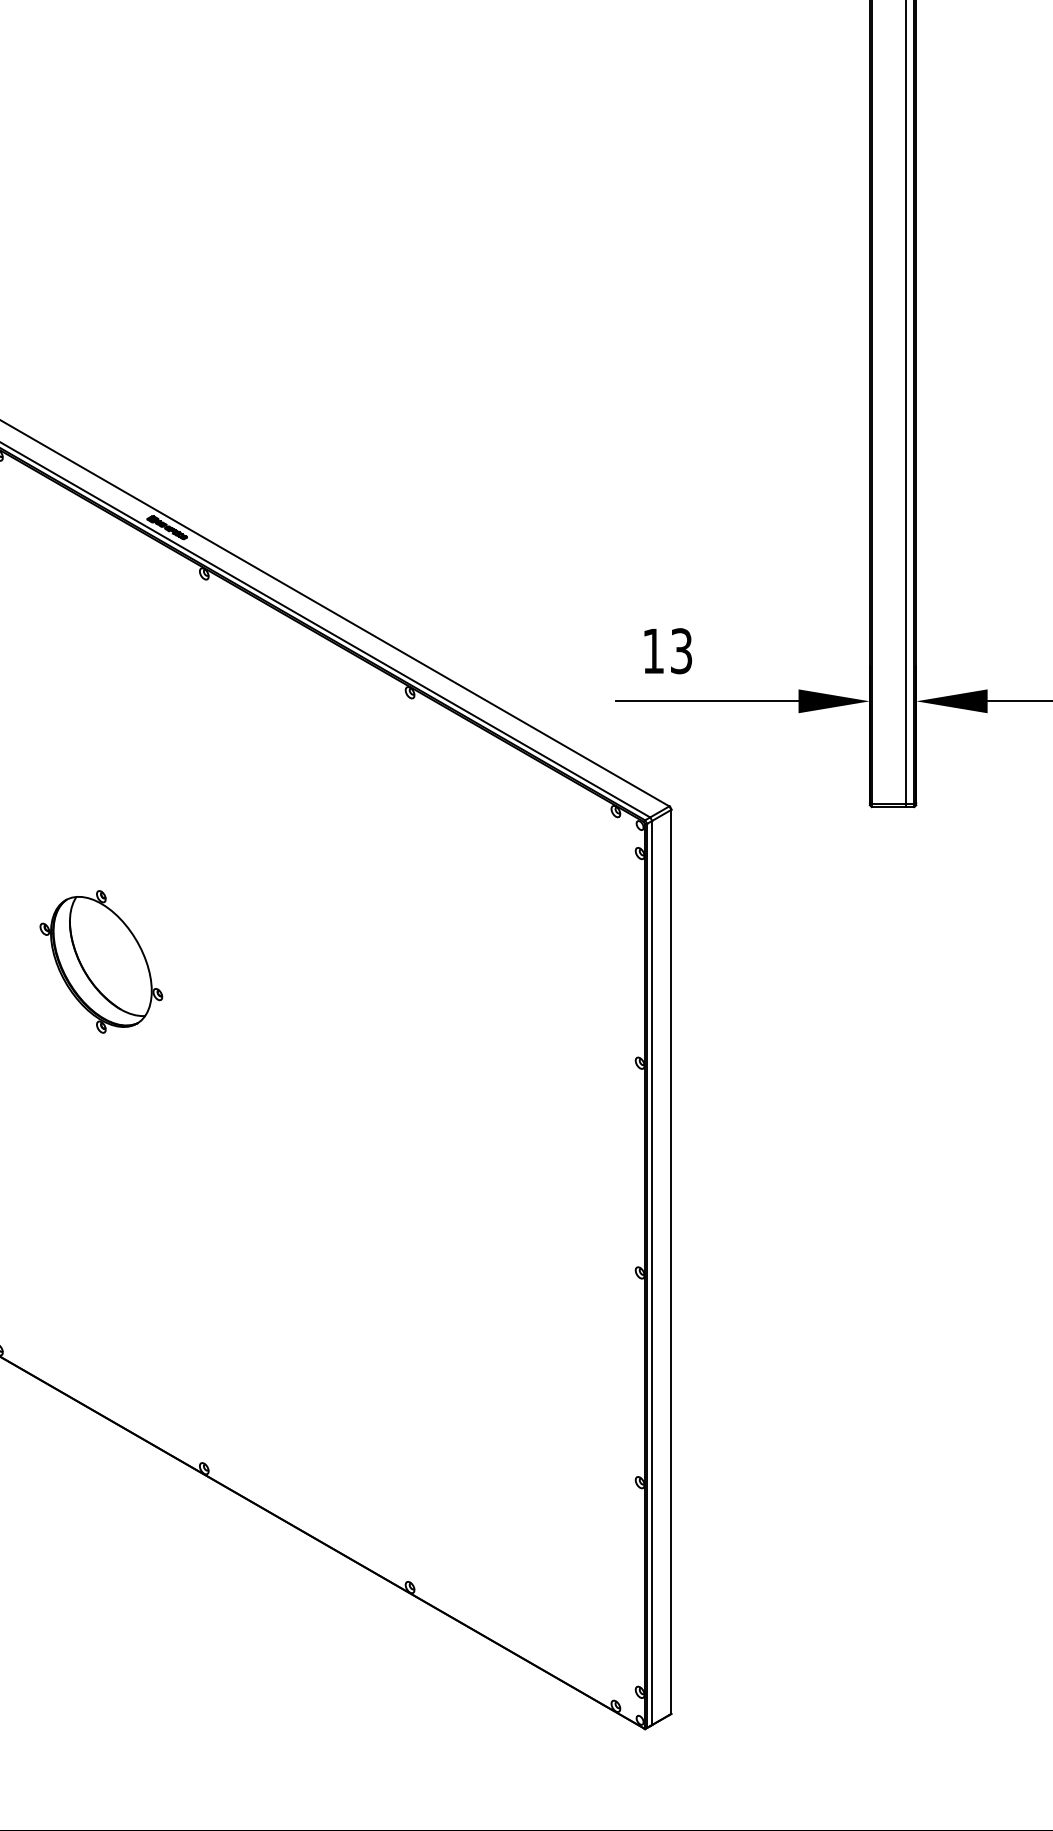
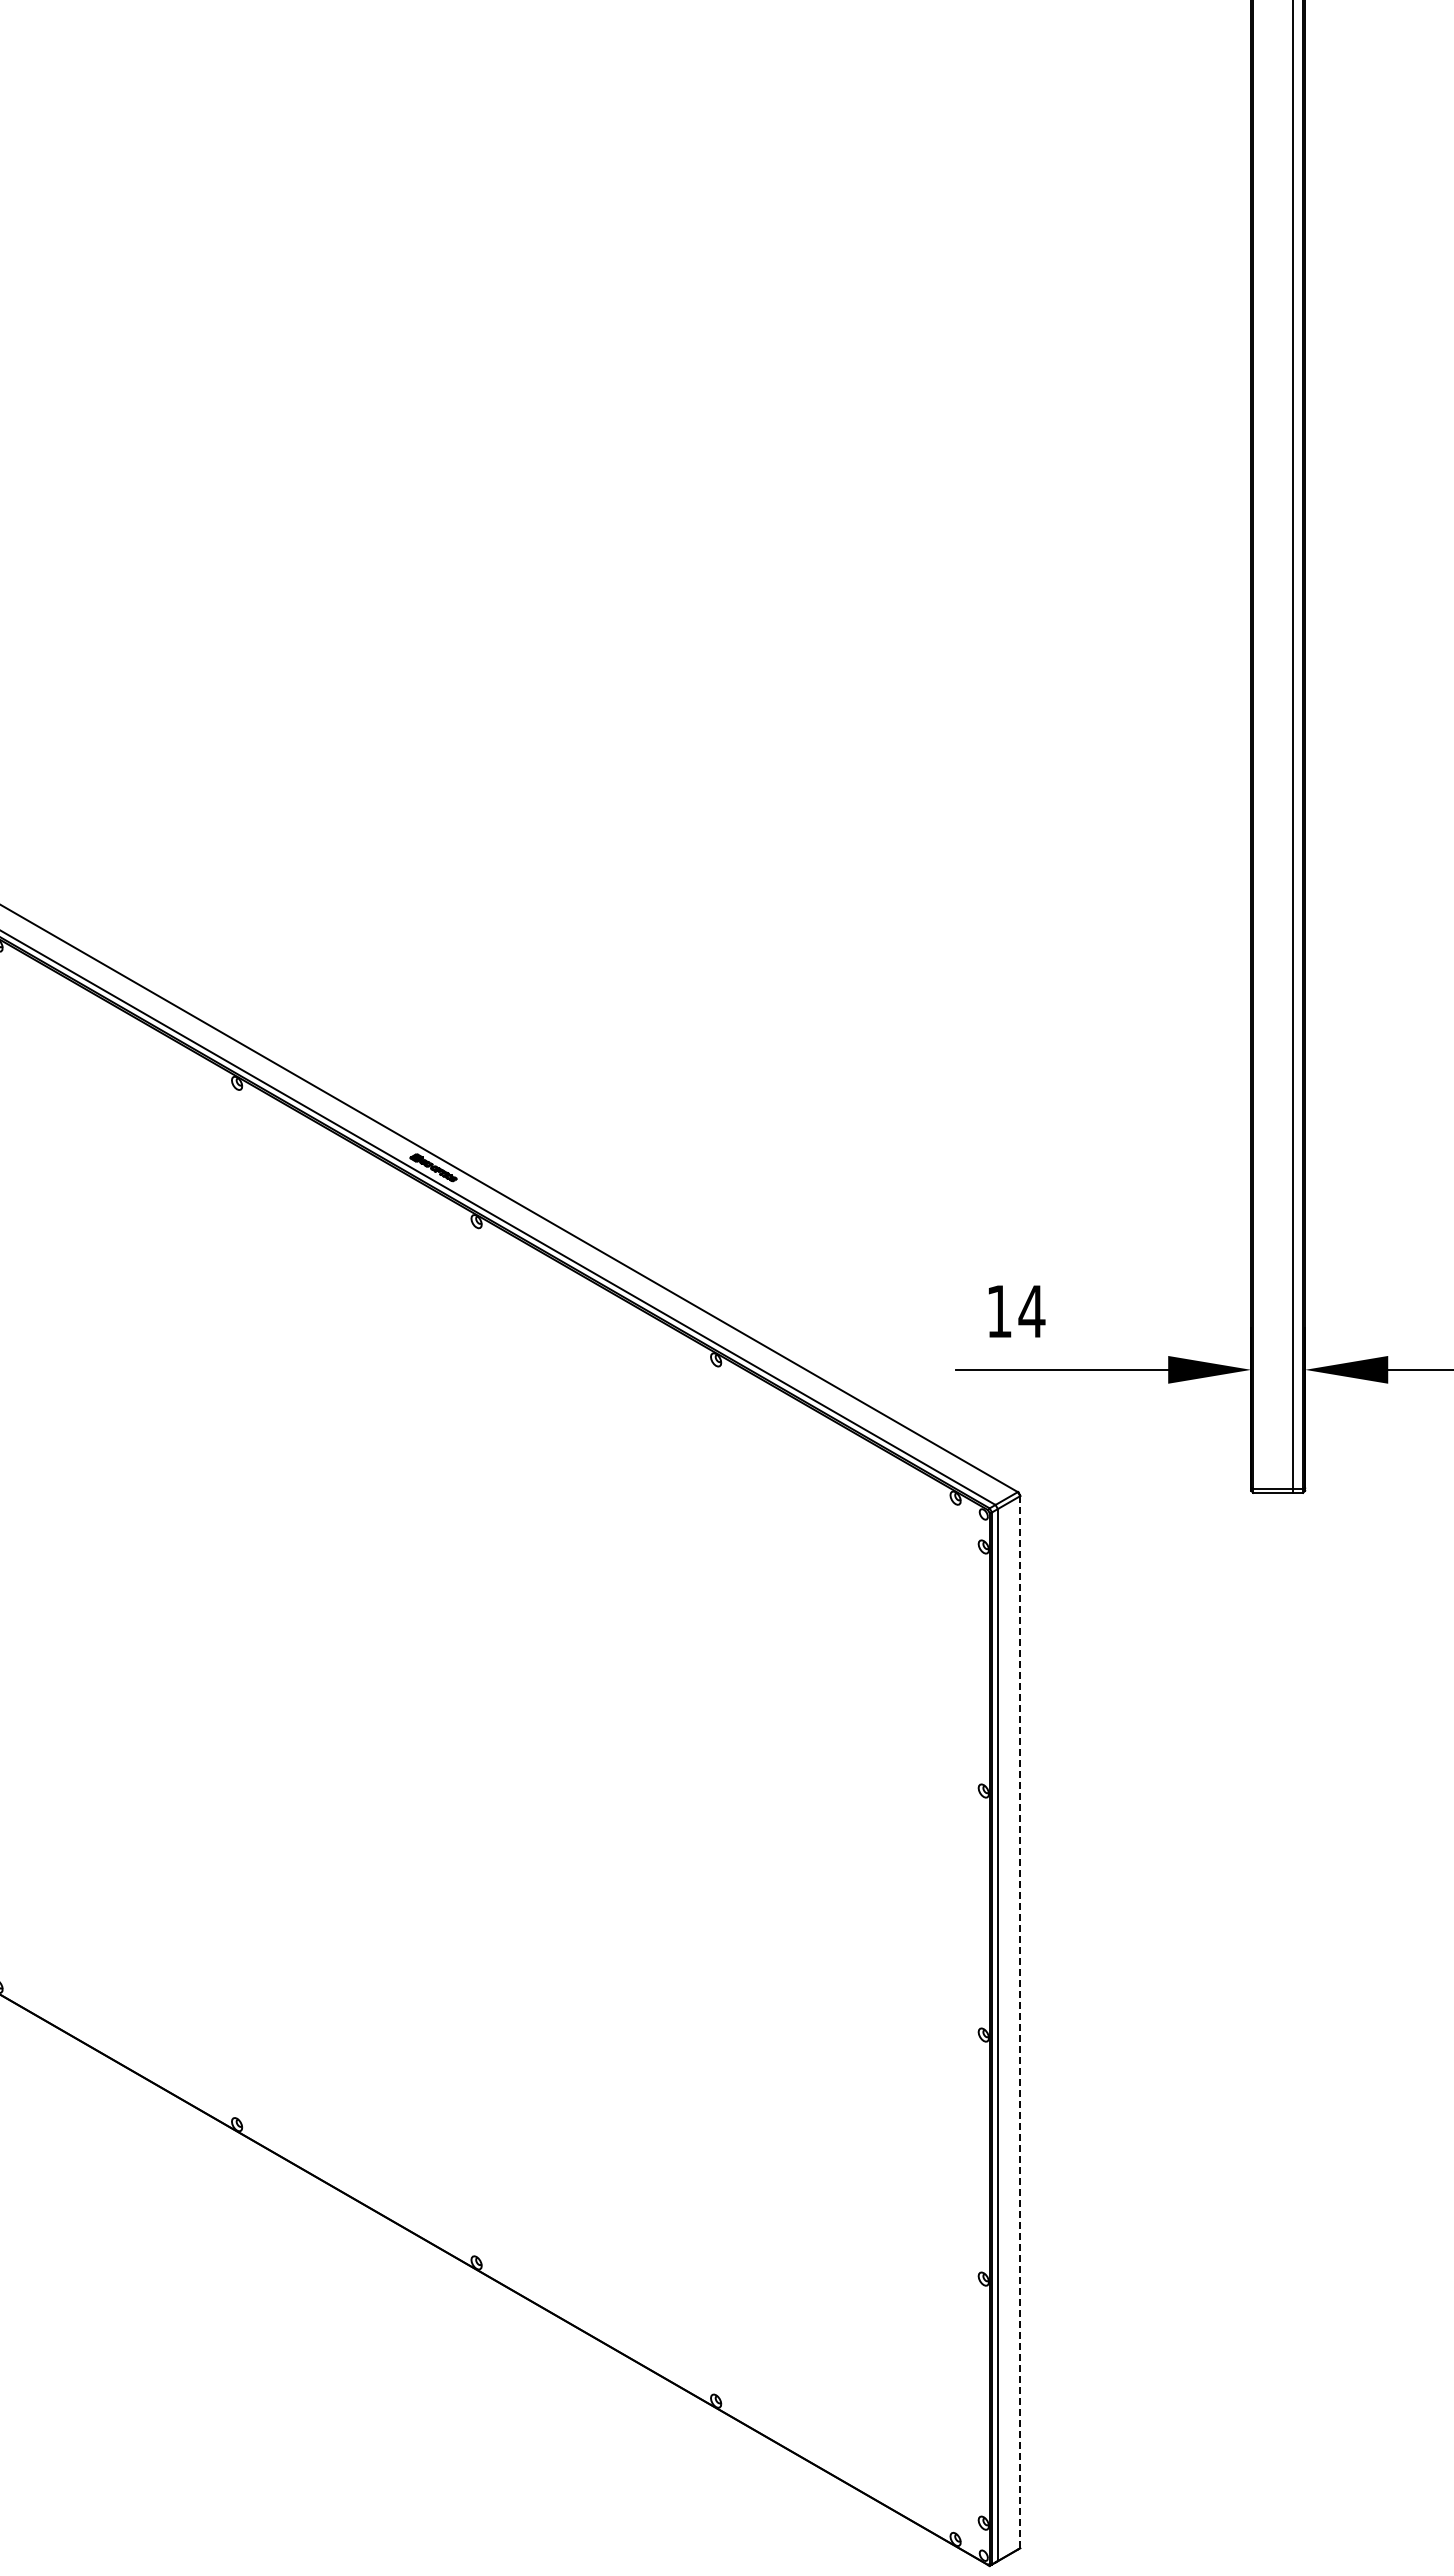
text: (681, 651) -> (1031, 1311), 13 -> 14
part: (101, 961) -> (356, 1672), removed
line: (671, 1262) -> (1020, 2022), solid -> dashed

